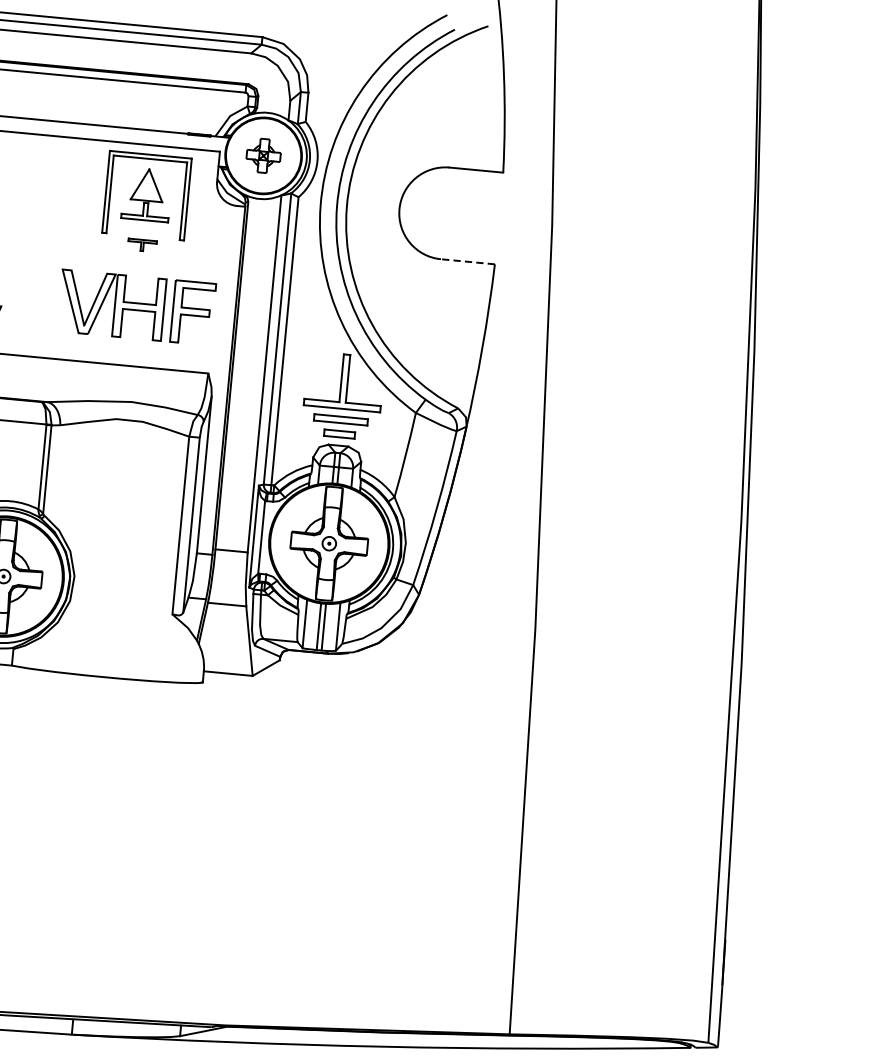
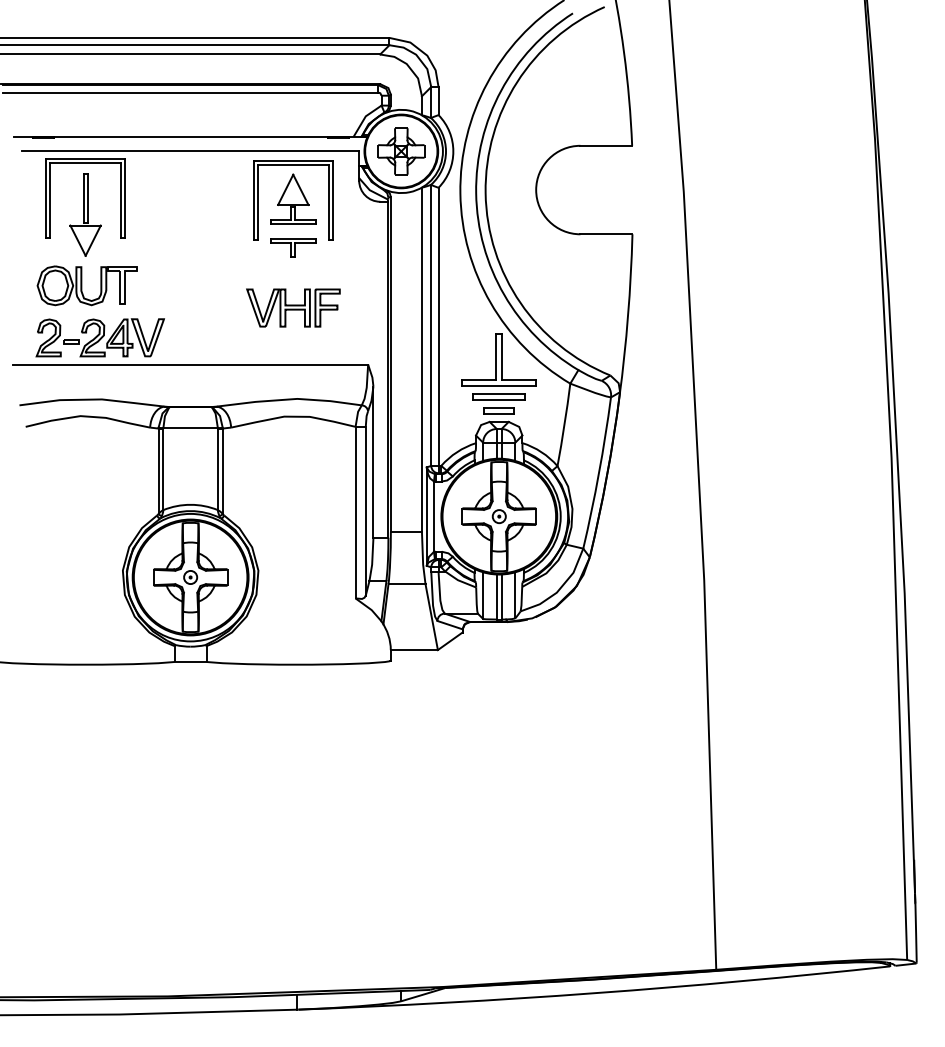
part: (263, 155) -> (401, 151), size x1.43
part: (142, 244) -> (293, 247), size x1.67
line: (466, 261) -> (605, 234), dashed -> solid
part: (136, 306) -> (293, 307), size x0.62

